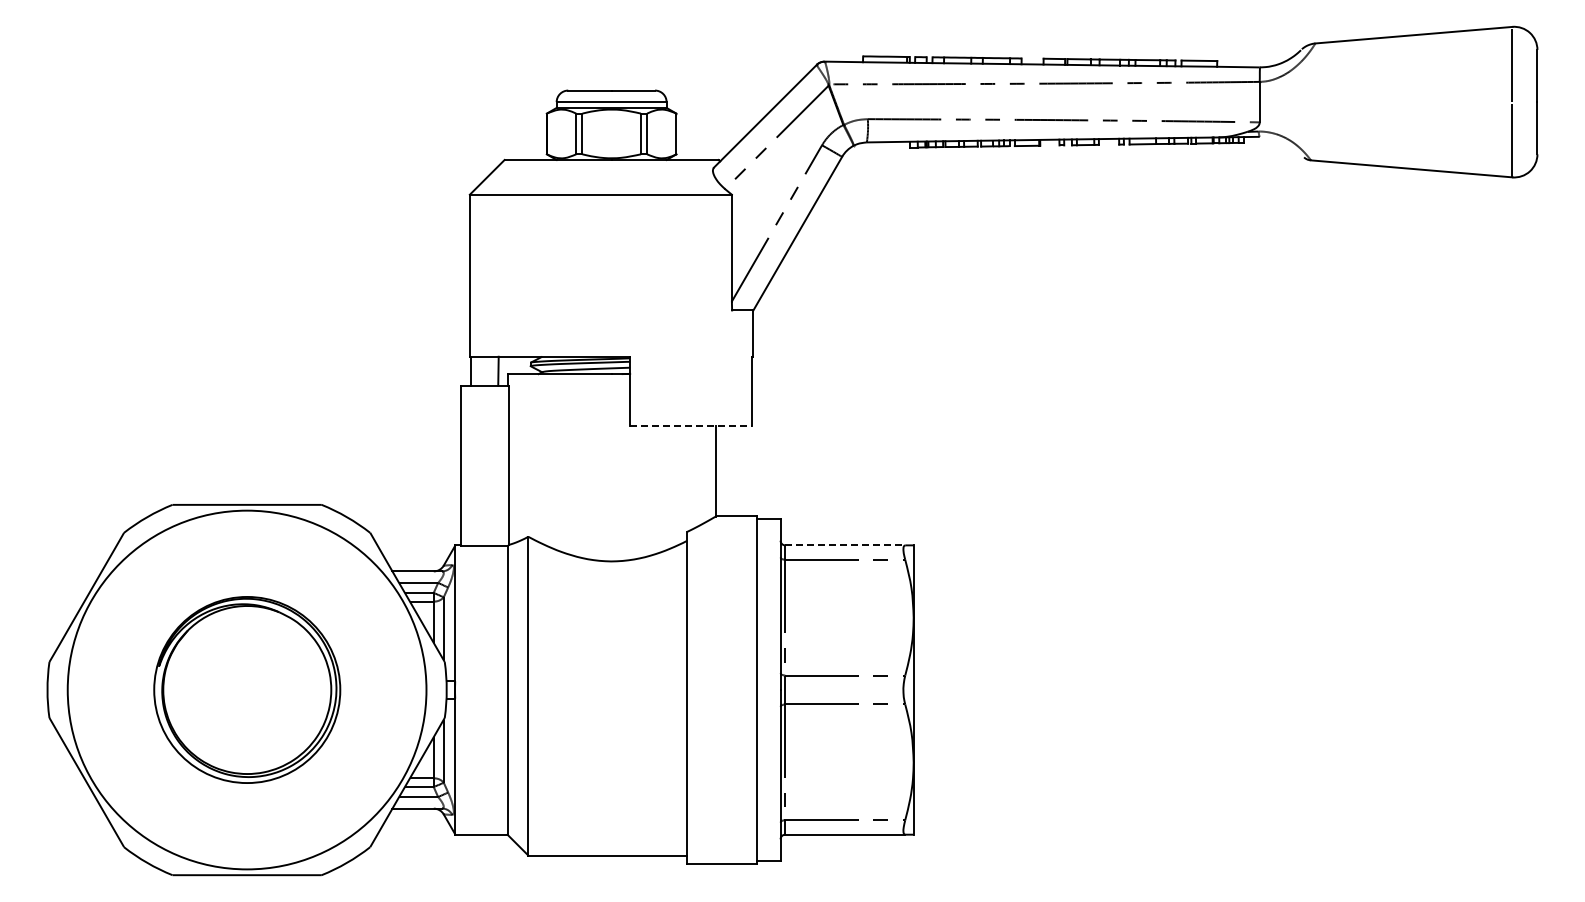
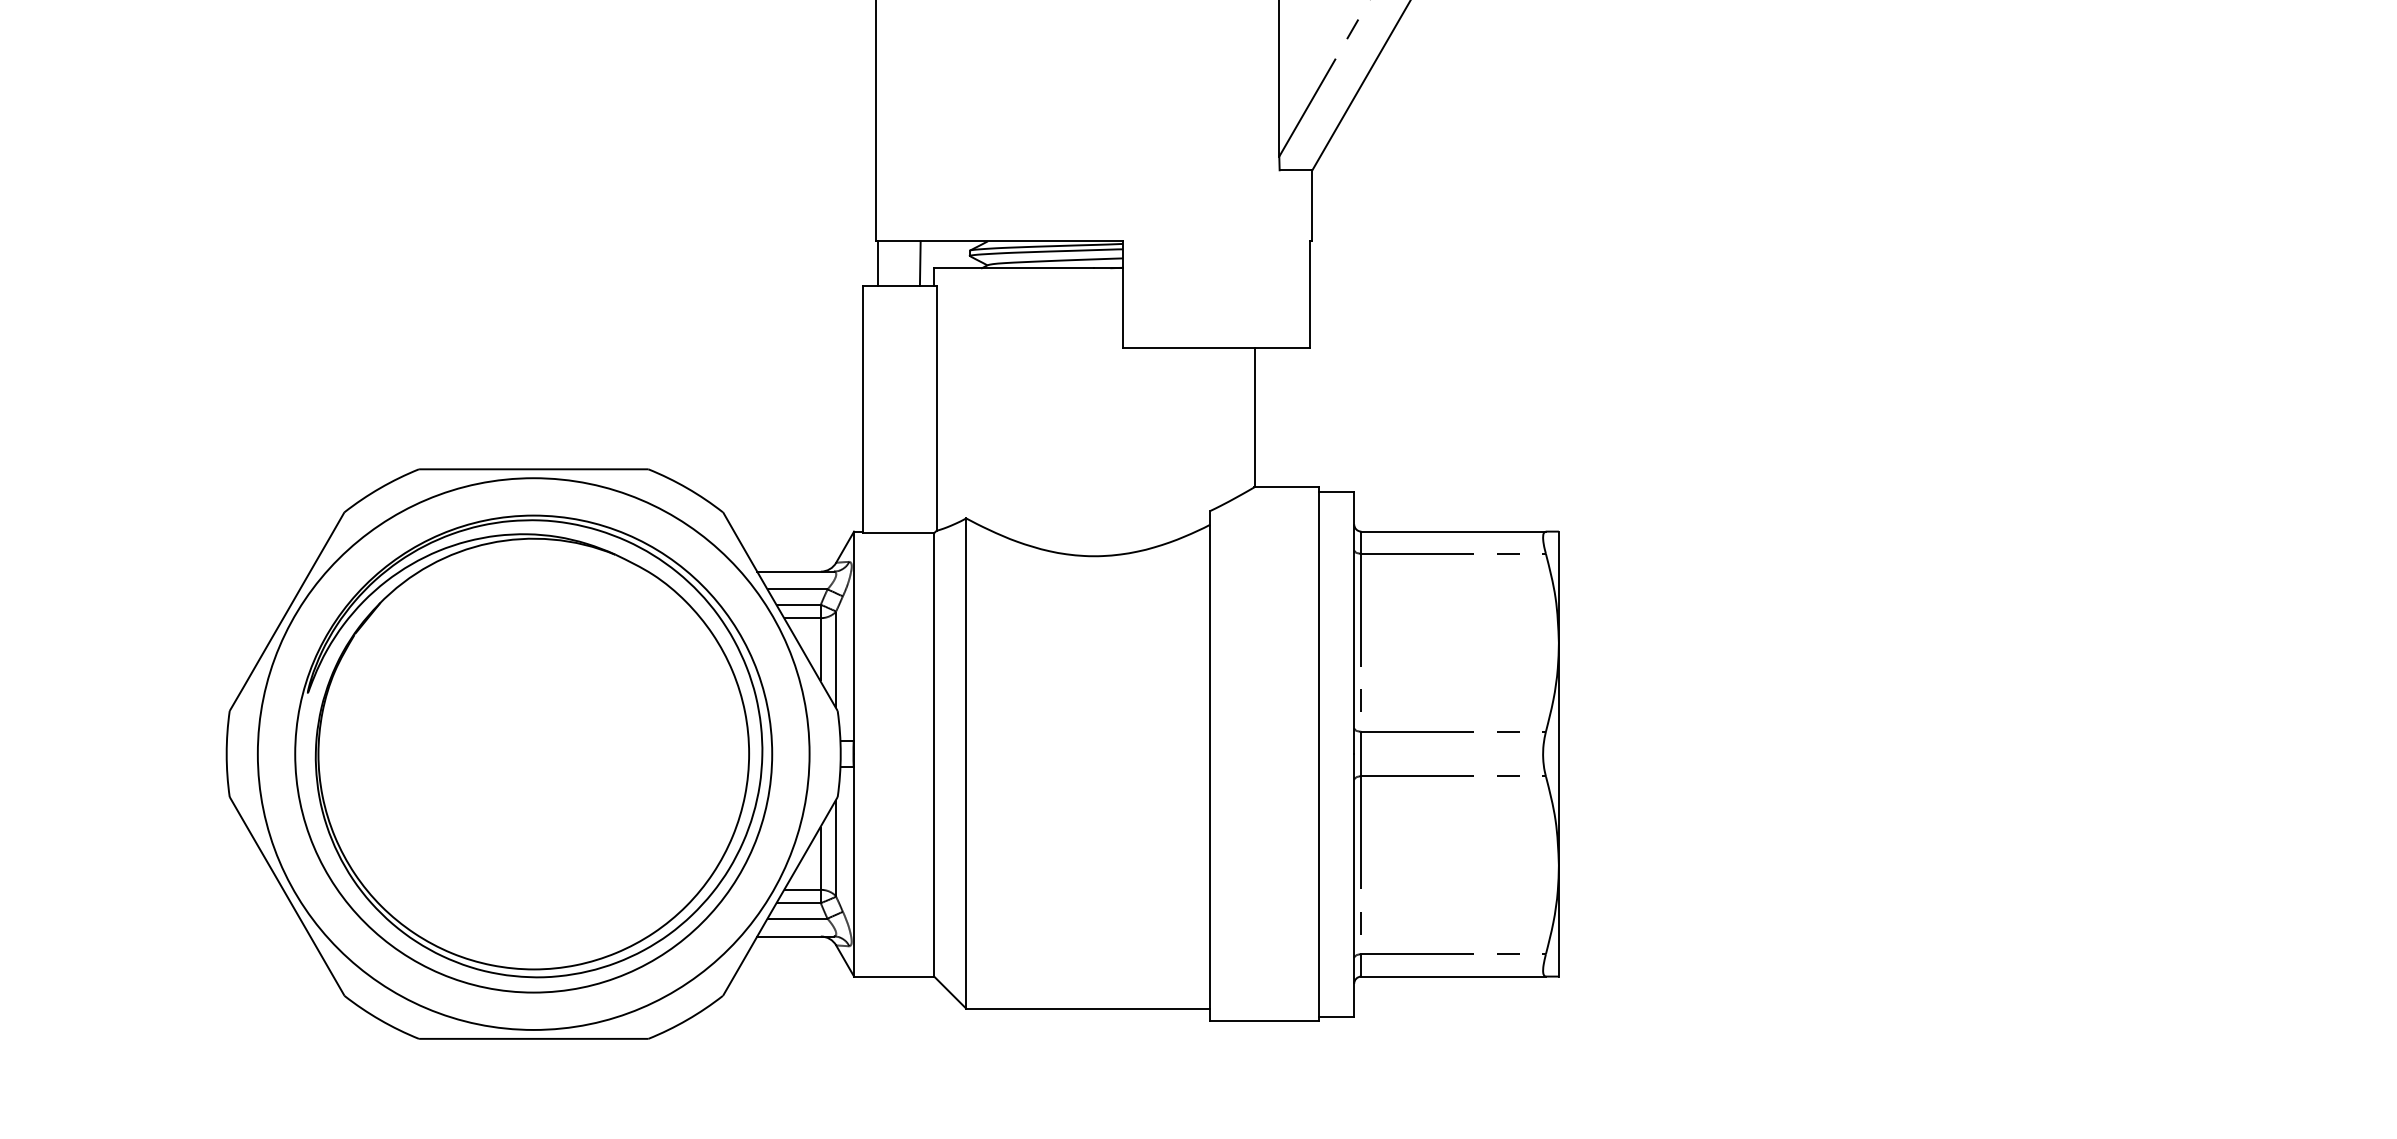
line: (691, 426) -> (1217, 348), dashed -> solid
line: (845, 545) -> (1454, 531), dashed -> solid
part: (247, 689) -> (534, 753), size x1.67

